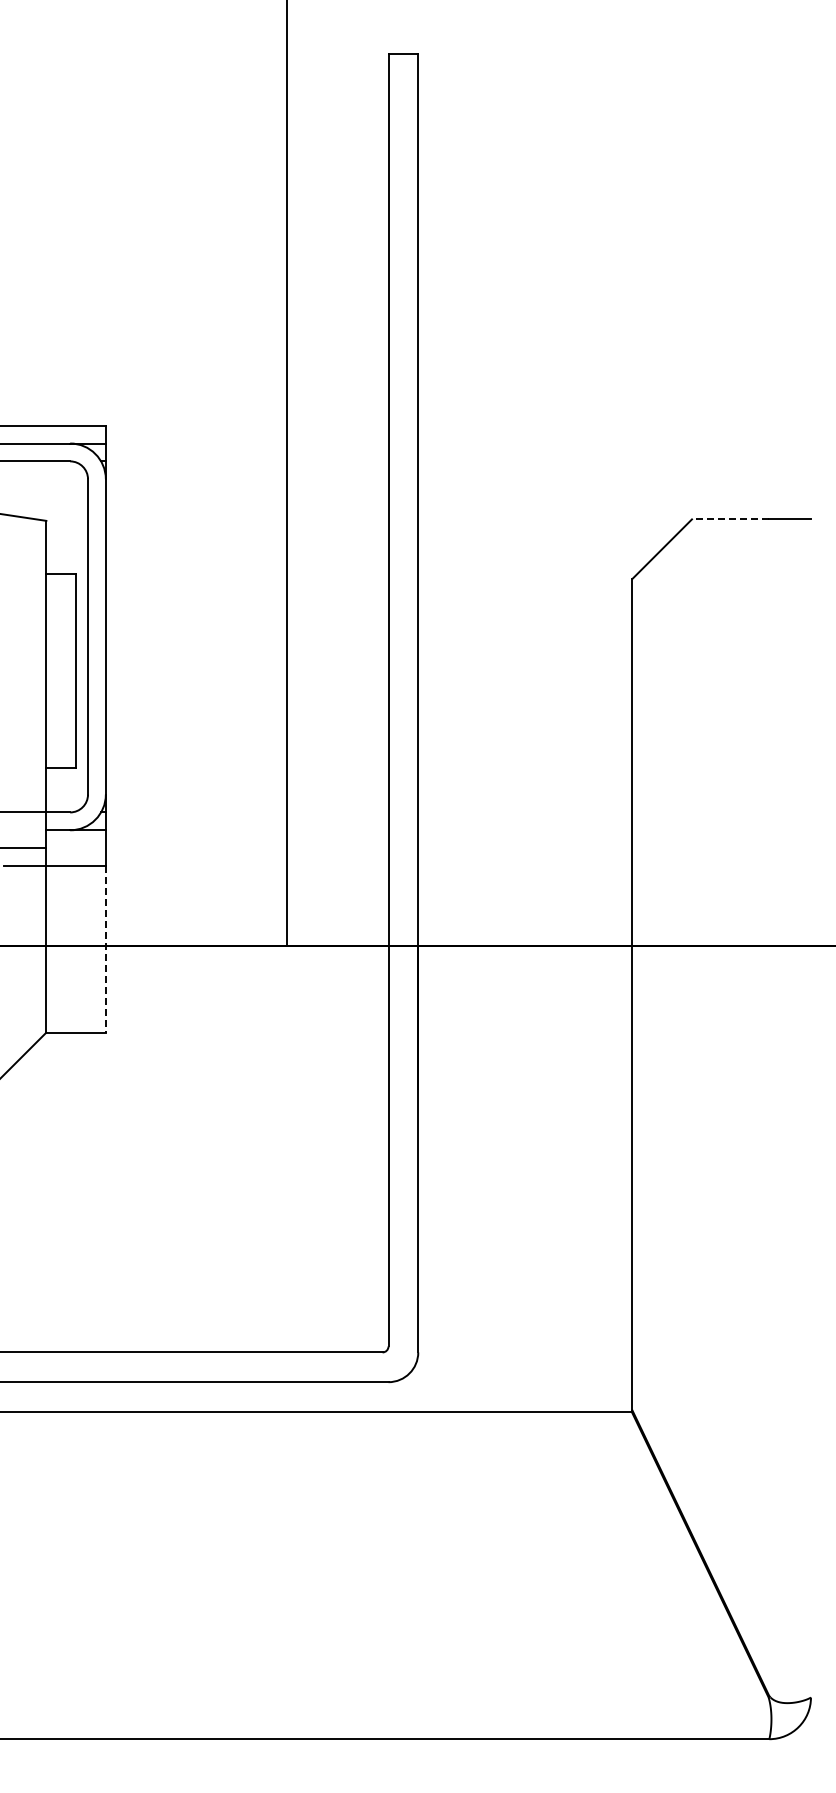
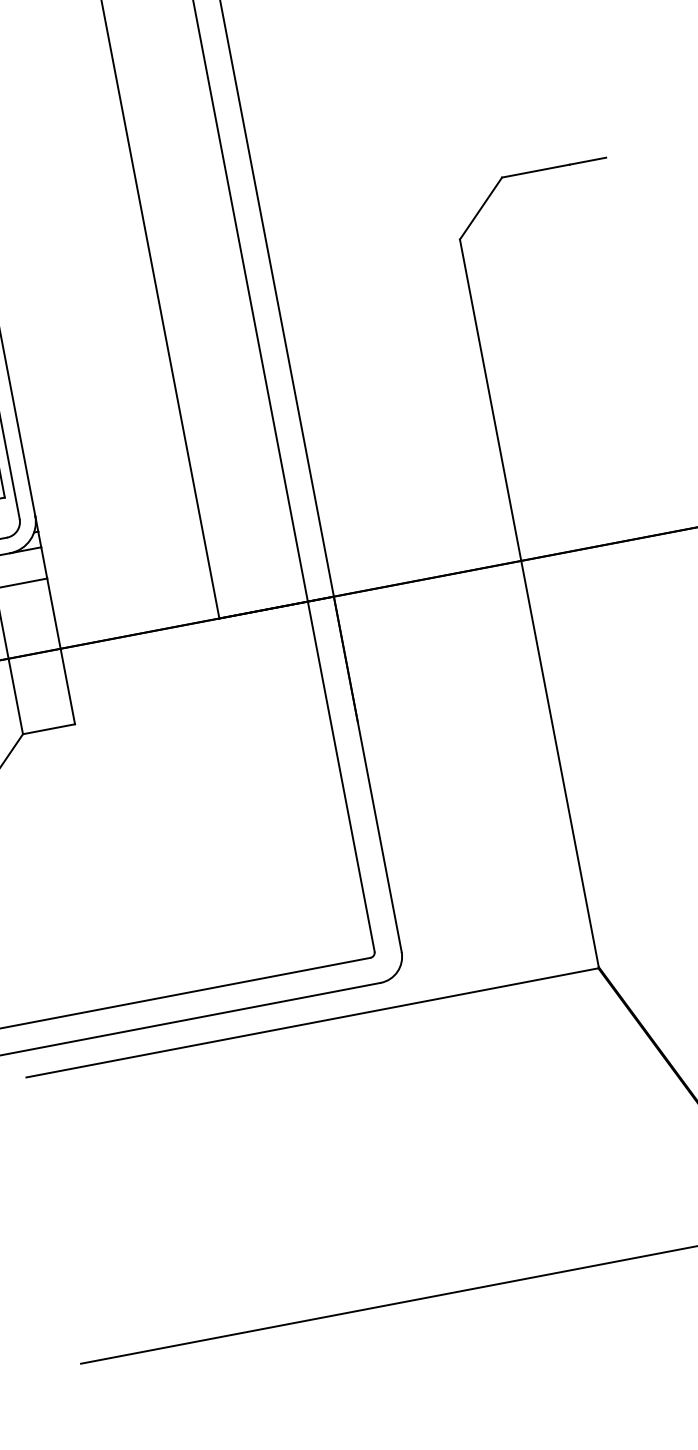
line: (730, 519) -> (535, 171), dashed -> solid
line: (105, 949) -> (60, 651), dashed -> solid

